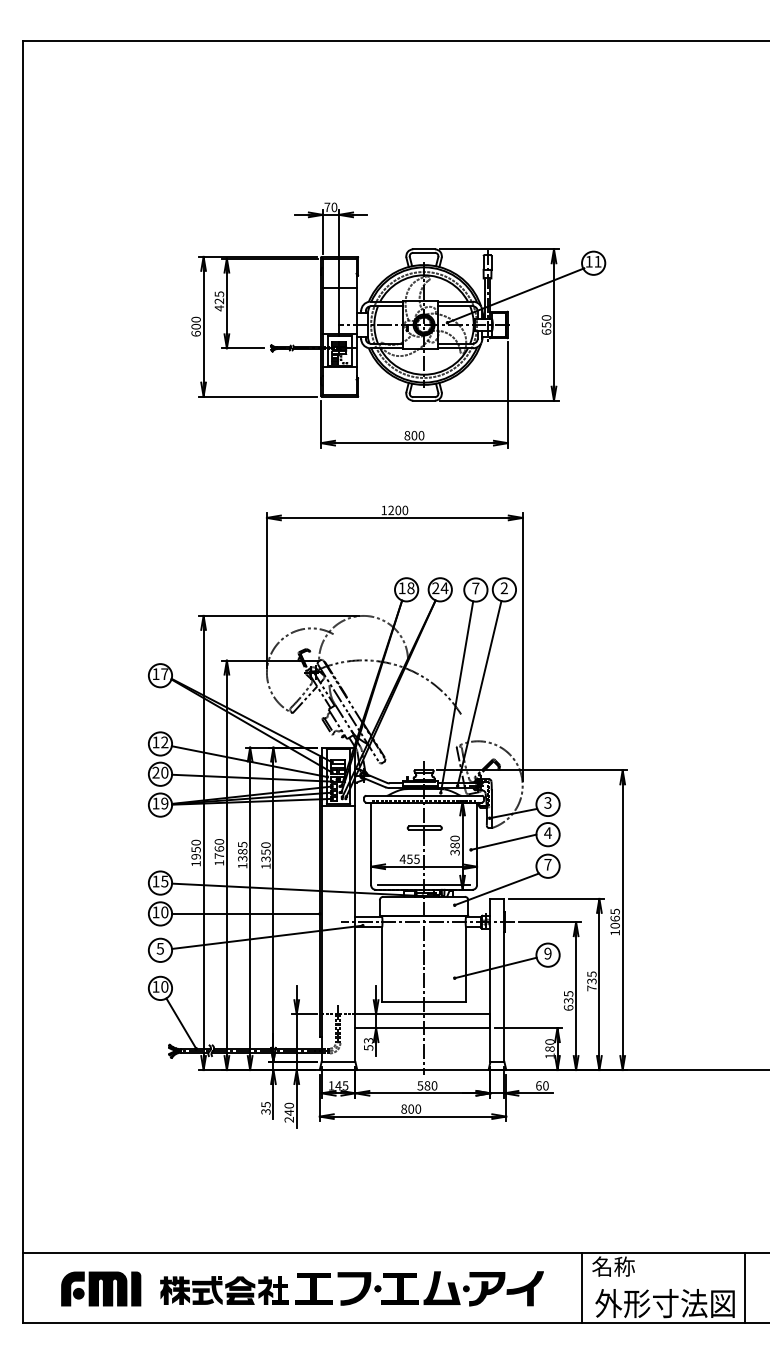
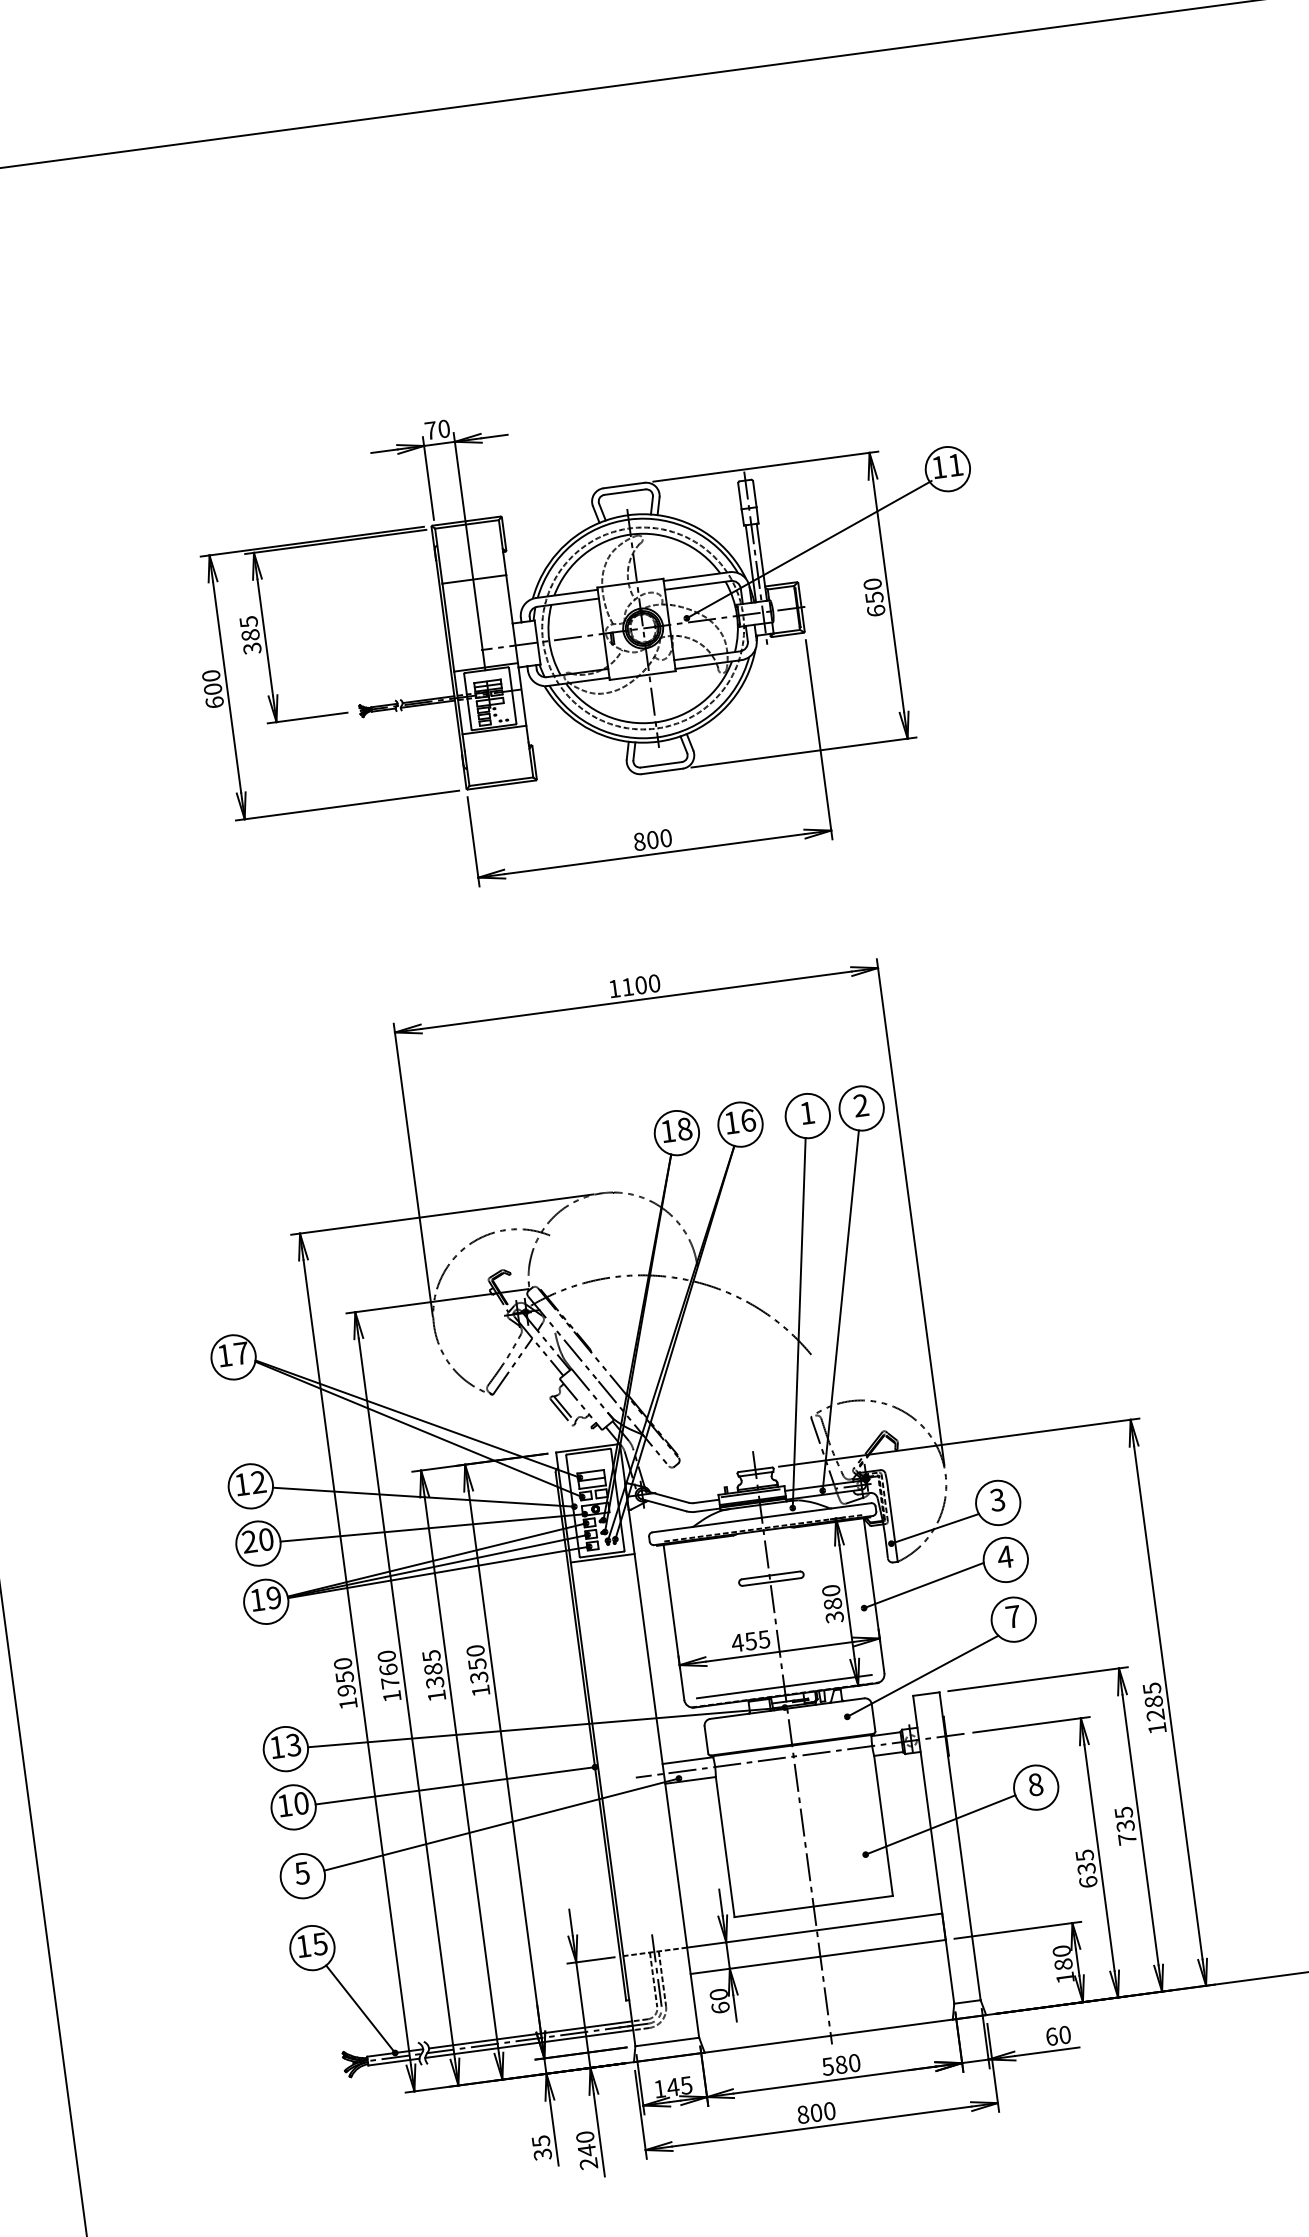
text: (219, 304) -> (251, 641), 425 -> 385
text: (391, 509) -> (628, 985), 1200 -> 1100
text: (440, 588) -> (740, 1122), 24 -> 16
text: (475, 588) -> (806, 1113), 7 -> 1
text: (164, 880) -> (292, 1743), 15 -> 13
text: (614, 921) -> (1153, 1707), 1065 -> 1285
text: (547, 953) -> (1034, 1784), 9 -> 8
text: (164, 986) -> (319, 1943), 10 -> 15
text: (368, 1044) -> (719, 2001), 53 -> 60

